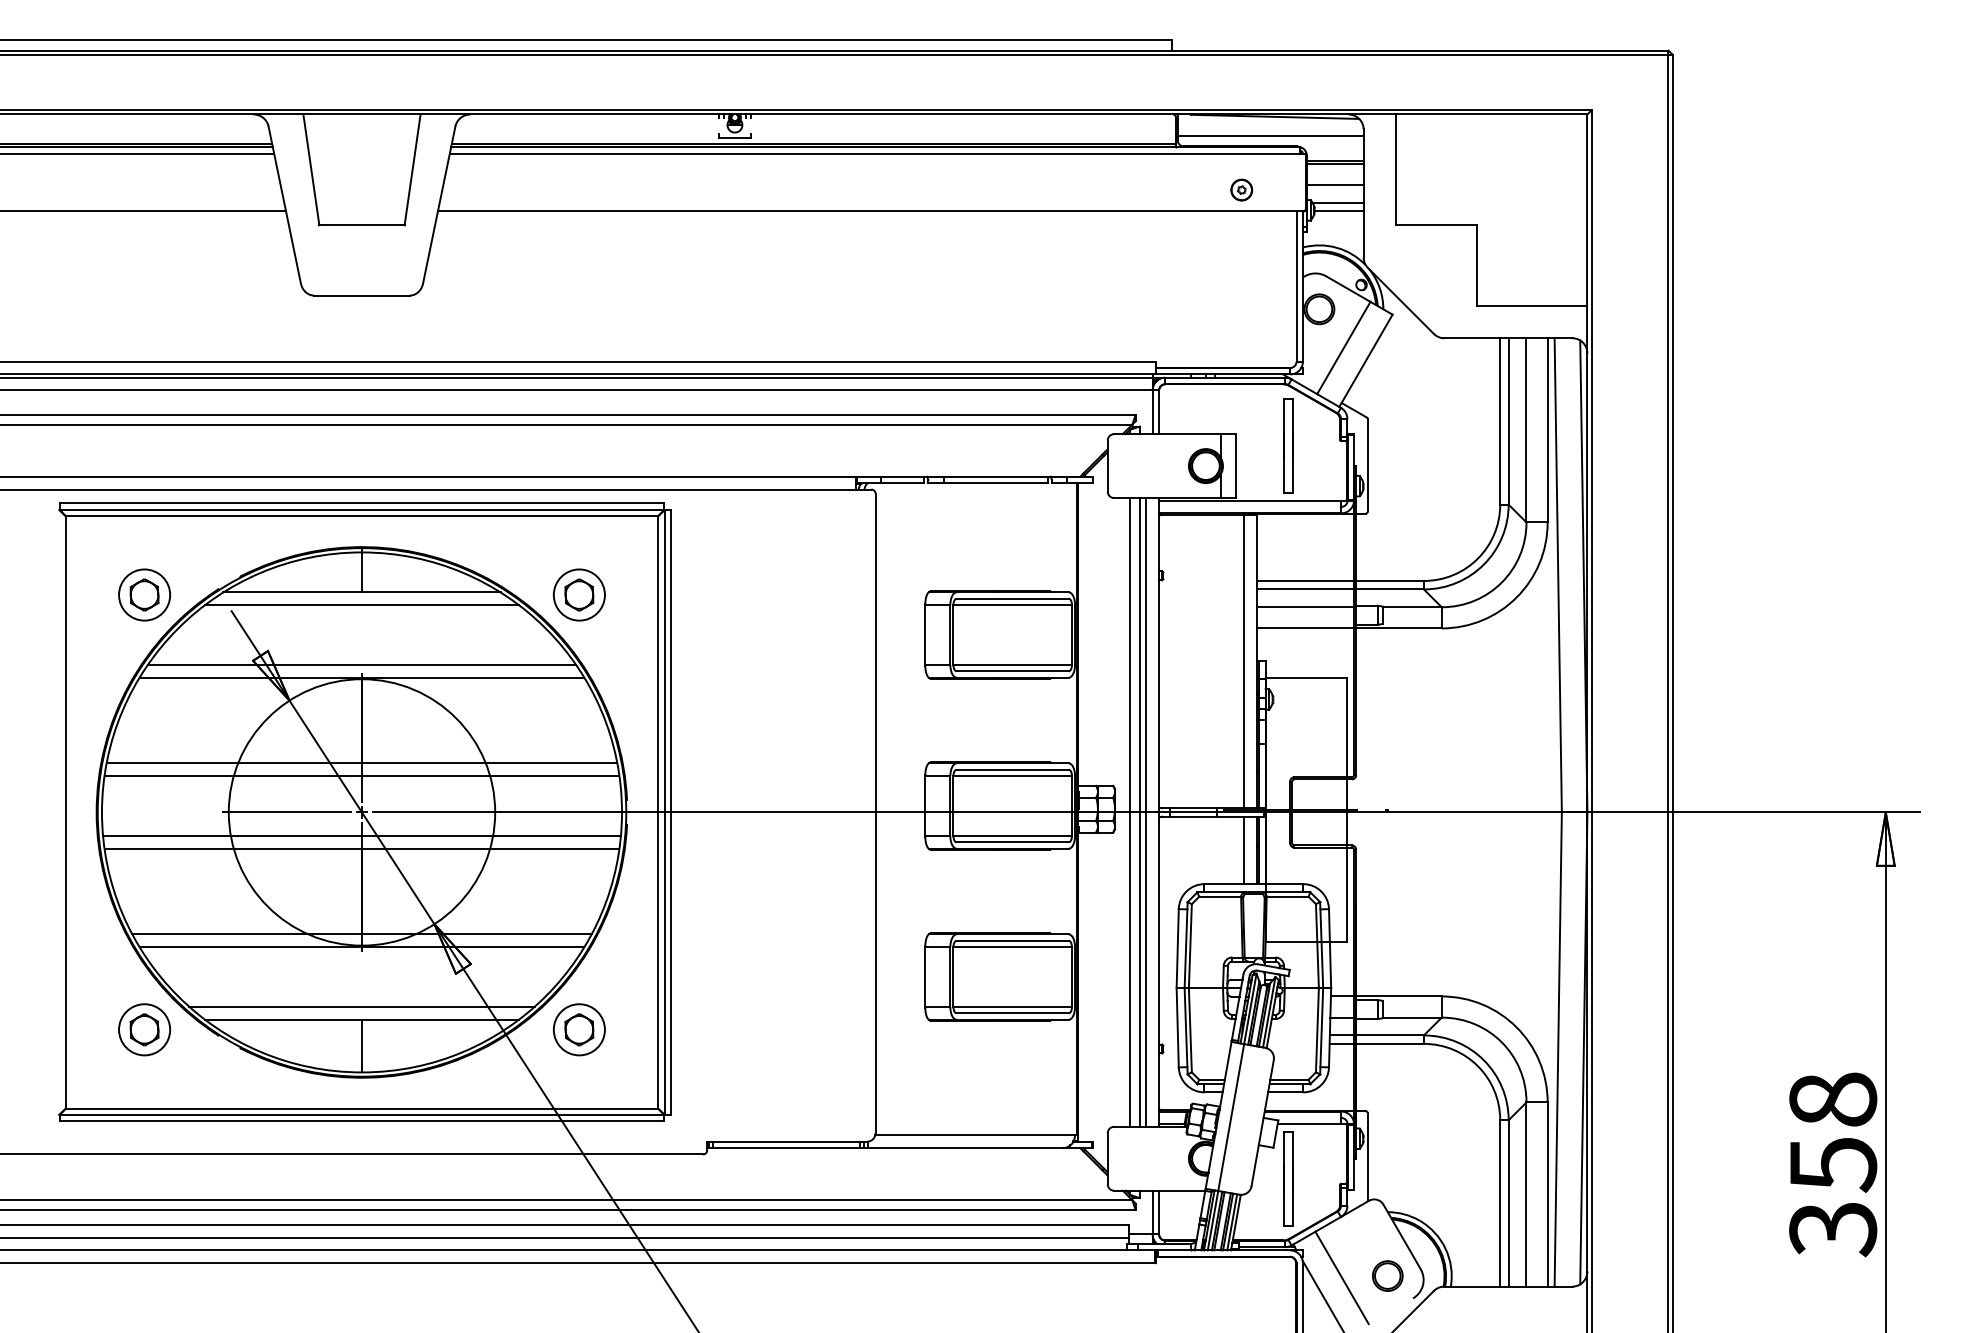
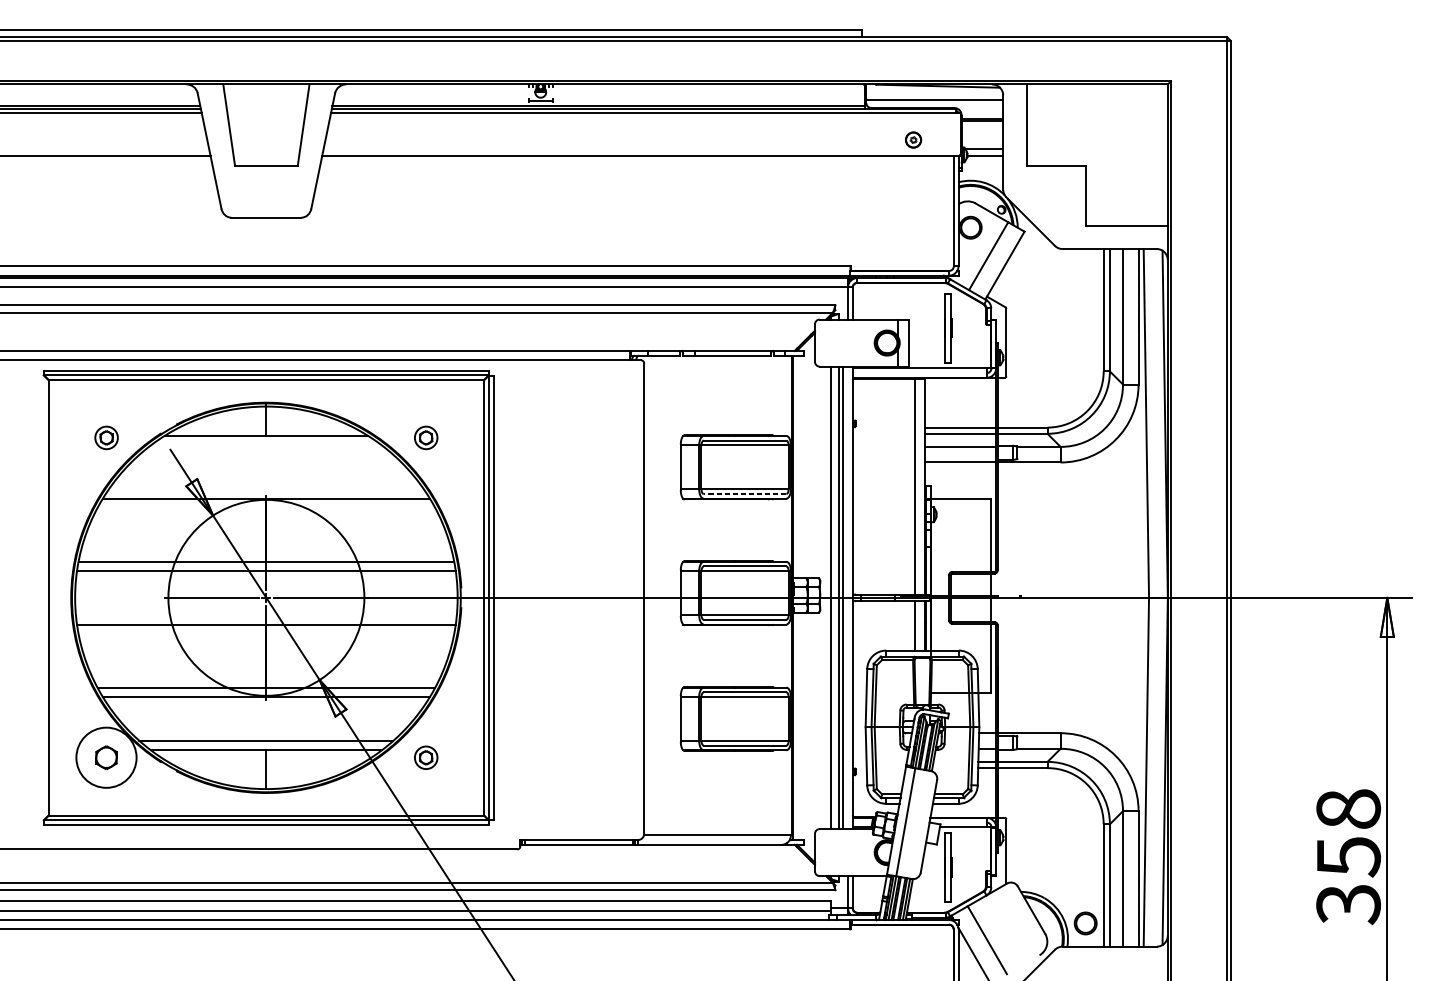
line: (1335, 185) -> (982, 136), removed
part: (144, 594) -> (106, 437), size x0.6
part: (578, 594) -> (425, 437), size x0.6
line: (361, 605) -> (266, 445), removed
line: (361, 664) -> (266, 489), removed
line: (1012, 671) -> (744, 494), solid -> dashed
line: (361, 835) -> (266, 614), removed
circle: (144, 1029) -> (106, 757), size x1.6
part: (578, 1029) -> (425, 757), size x0.6
part: (1387, 1275) -> (1085, 923), moved

